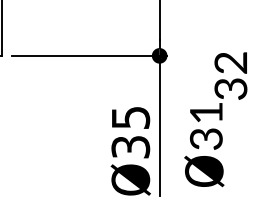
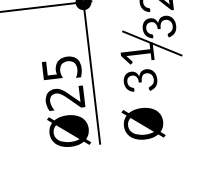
line: (222, 104) -> (152, 43), added
text: (130, 147) -> (64, 98), Ø35 -> Ø25
text: (204, 171) -> (143, 123), moved

